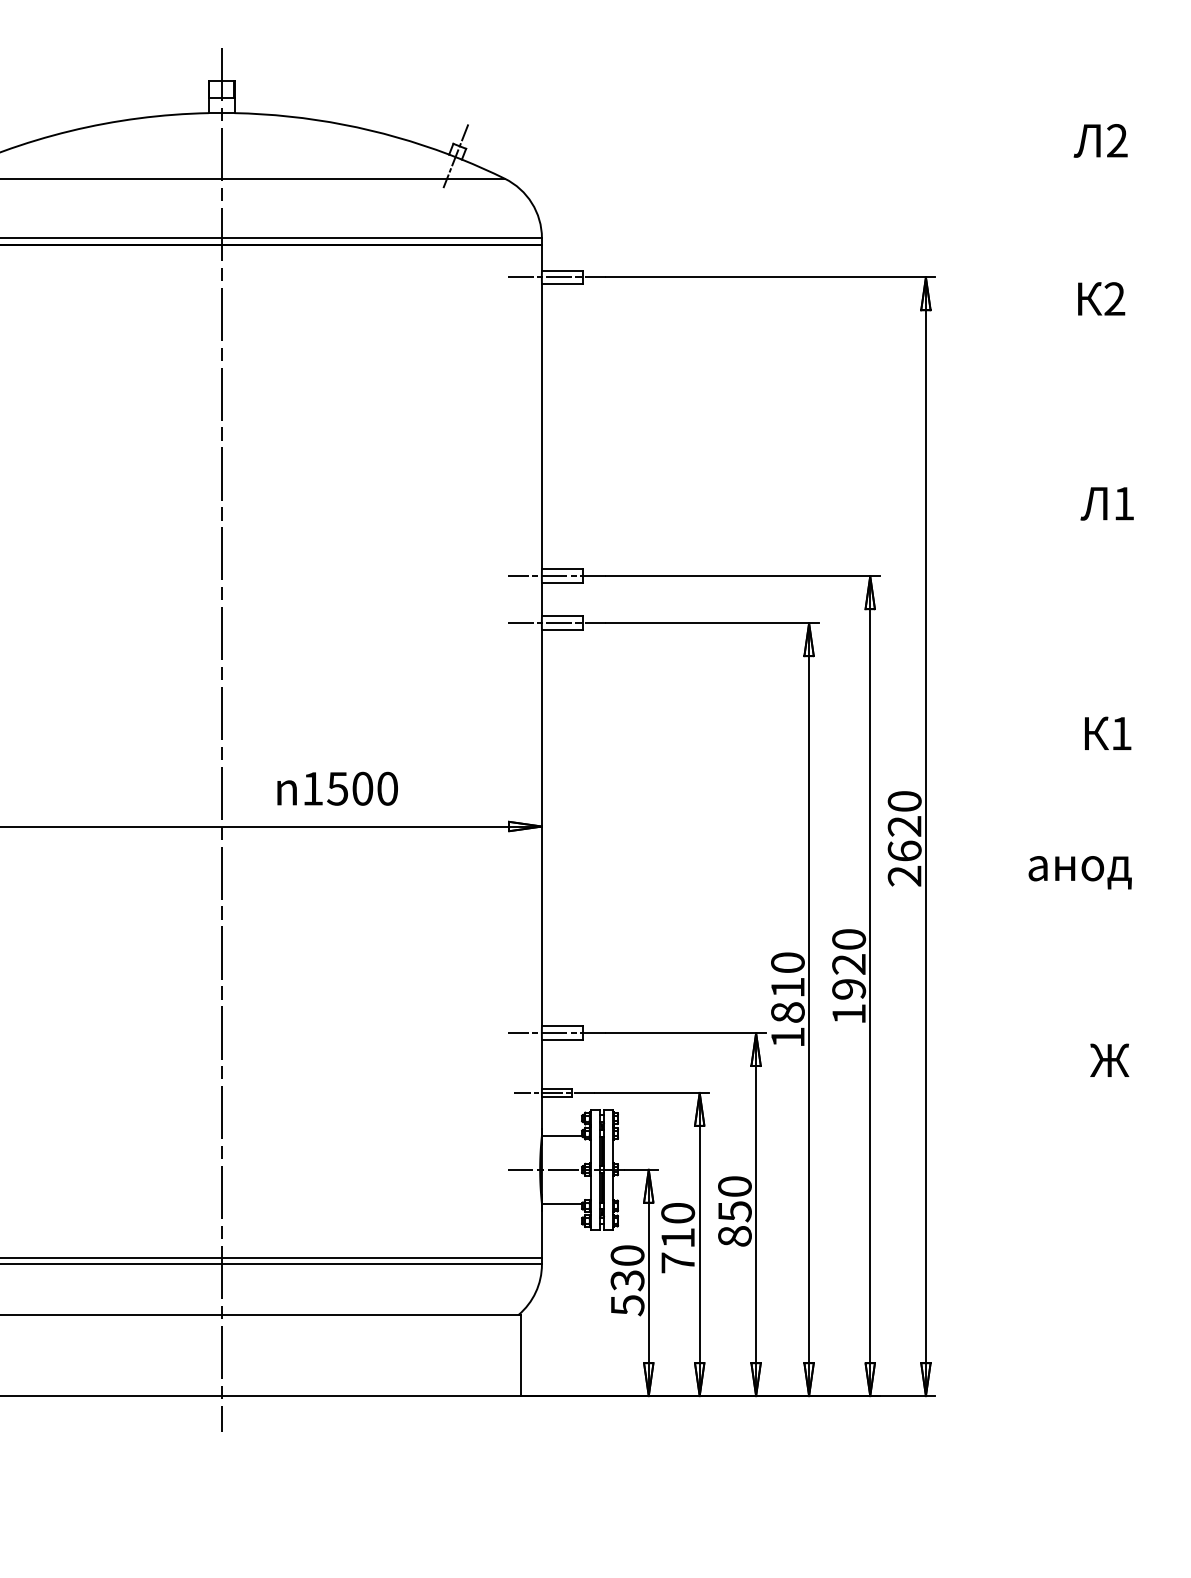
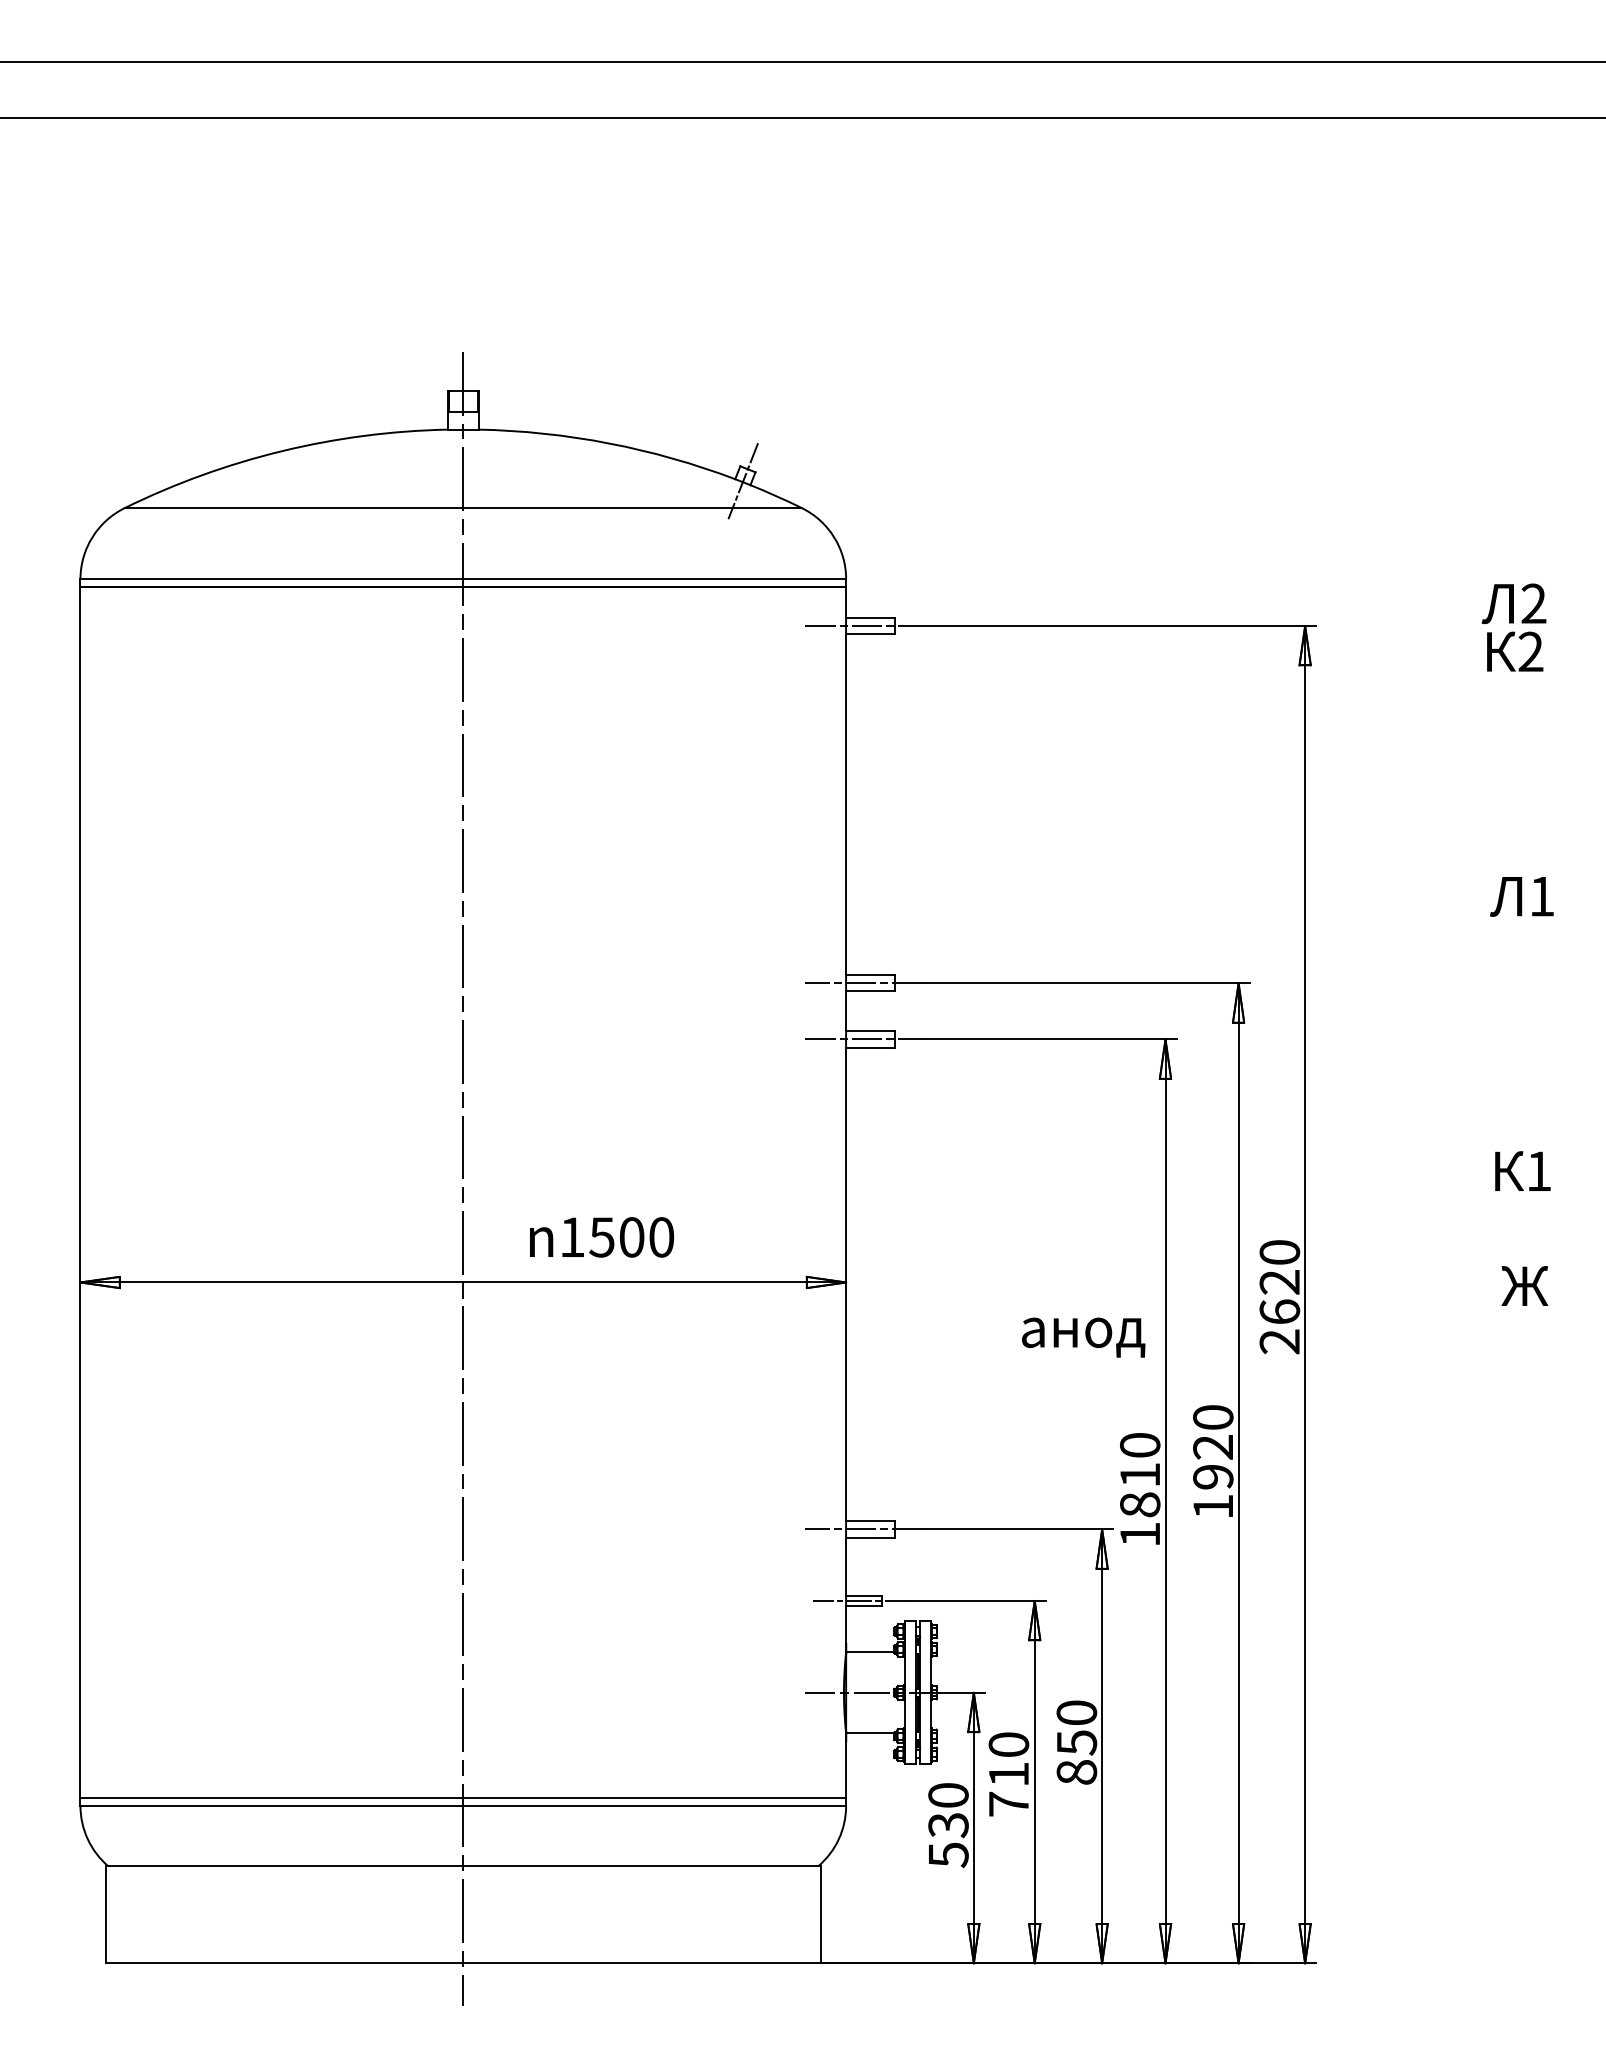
text: (1100, 140) -> (1513, 603), moved
text: (1080, 872) -> (1083, 1337), moved
text: (1109, 1059) -> (1524, 1285), moved

